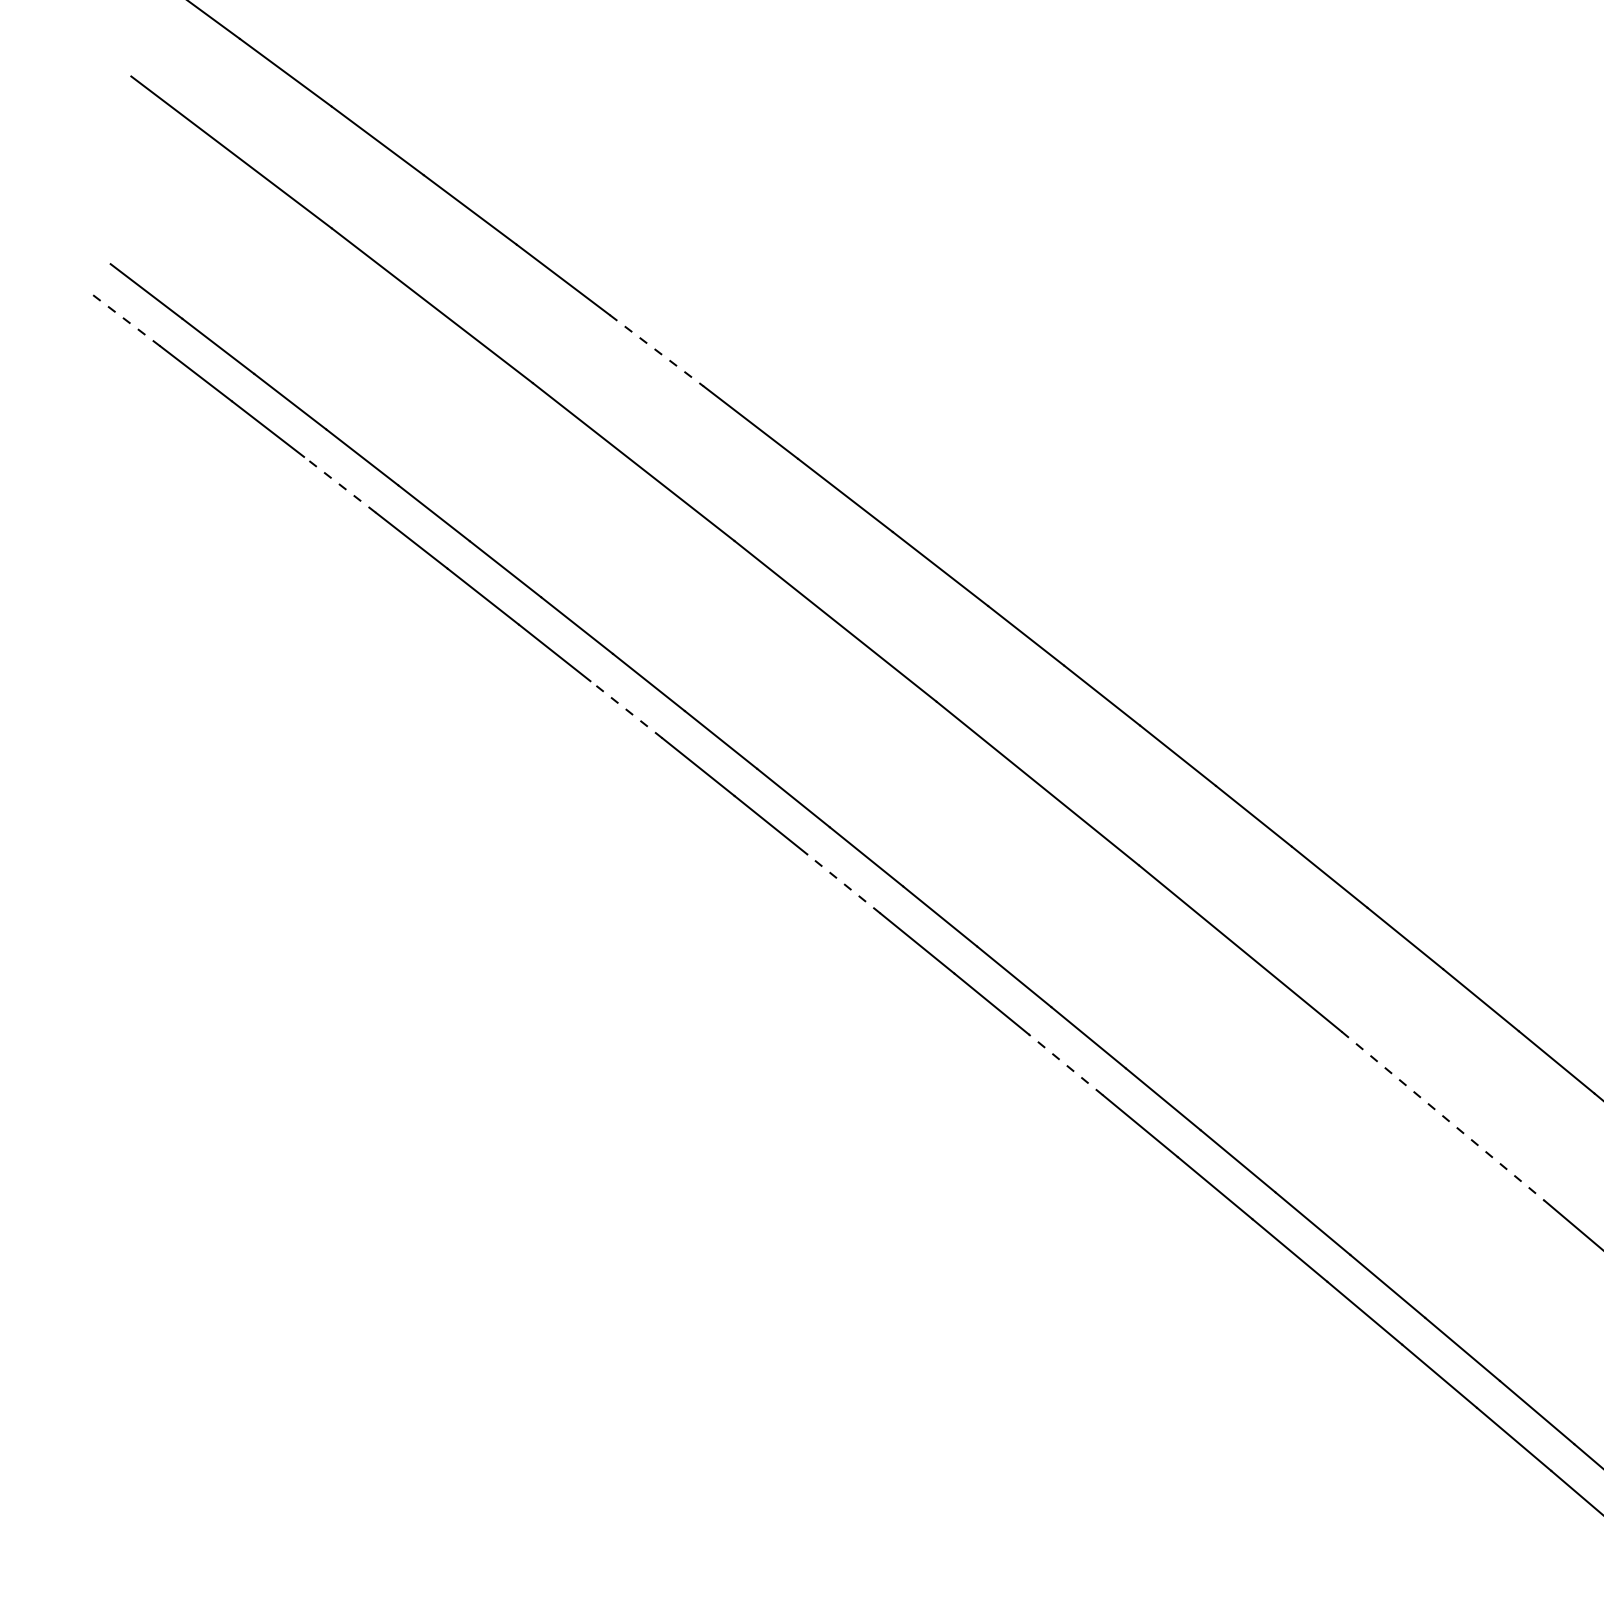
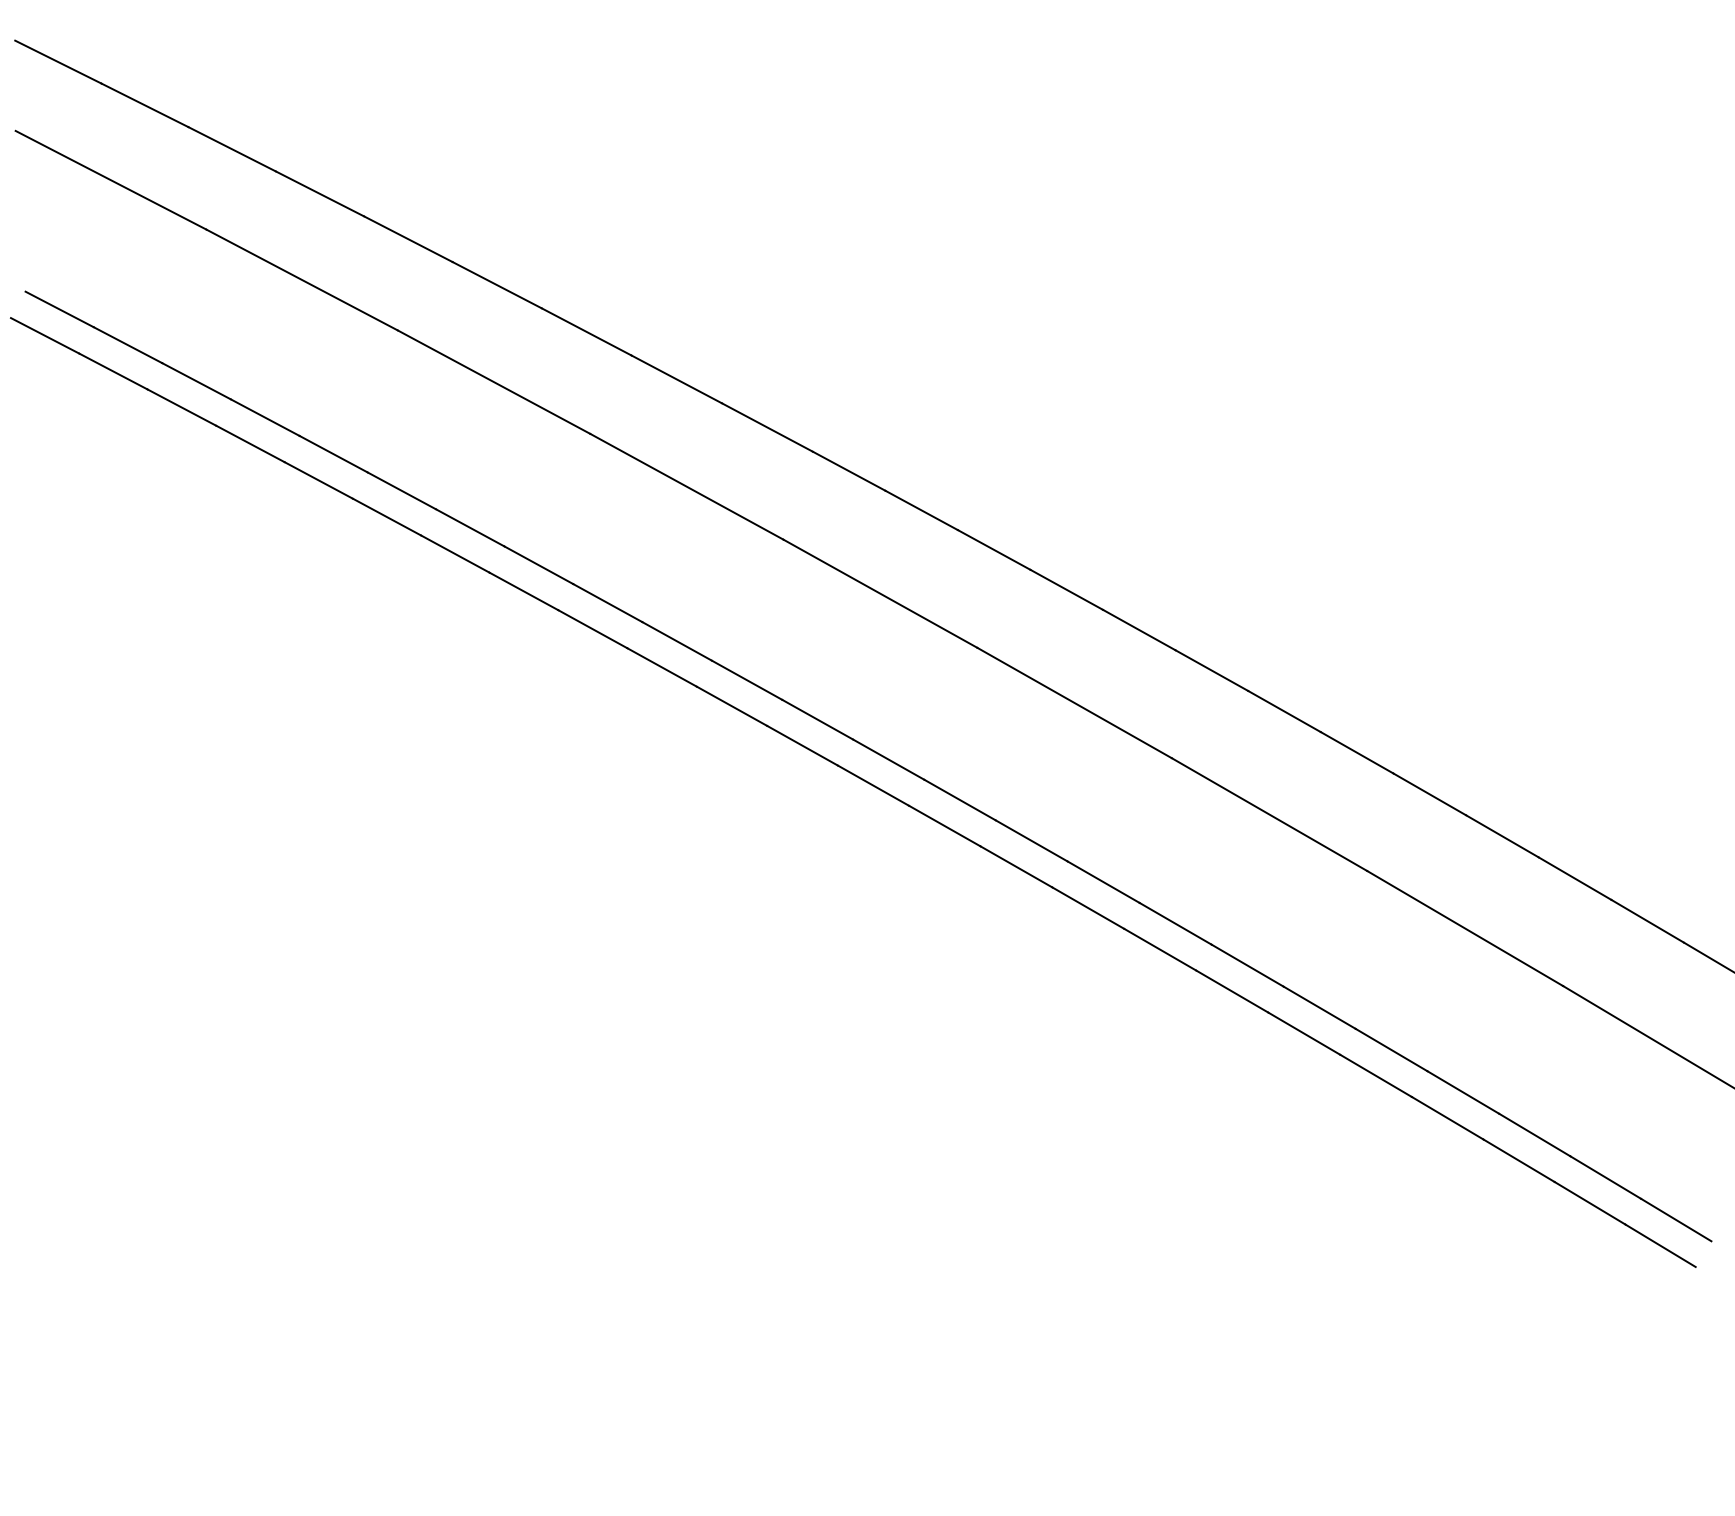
line: (123, 318) -> (44, 335), dashed -> solid
line: (657, 351) -> (497, 285), dashed -> solid
line: (340, 484) -> (250, 443), dashed -> solid
line: (625, 709) -> (523, 591), dashed -> solid
line: (843, 884) -> (731, 706), dashed -> solid
line: (1065, 1064) -> (944, 825), dashed -> solid
line: (1443, 1116) -> (1269, 814), dashed -> solid

